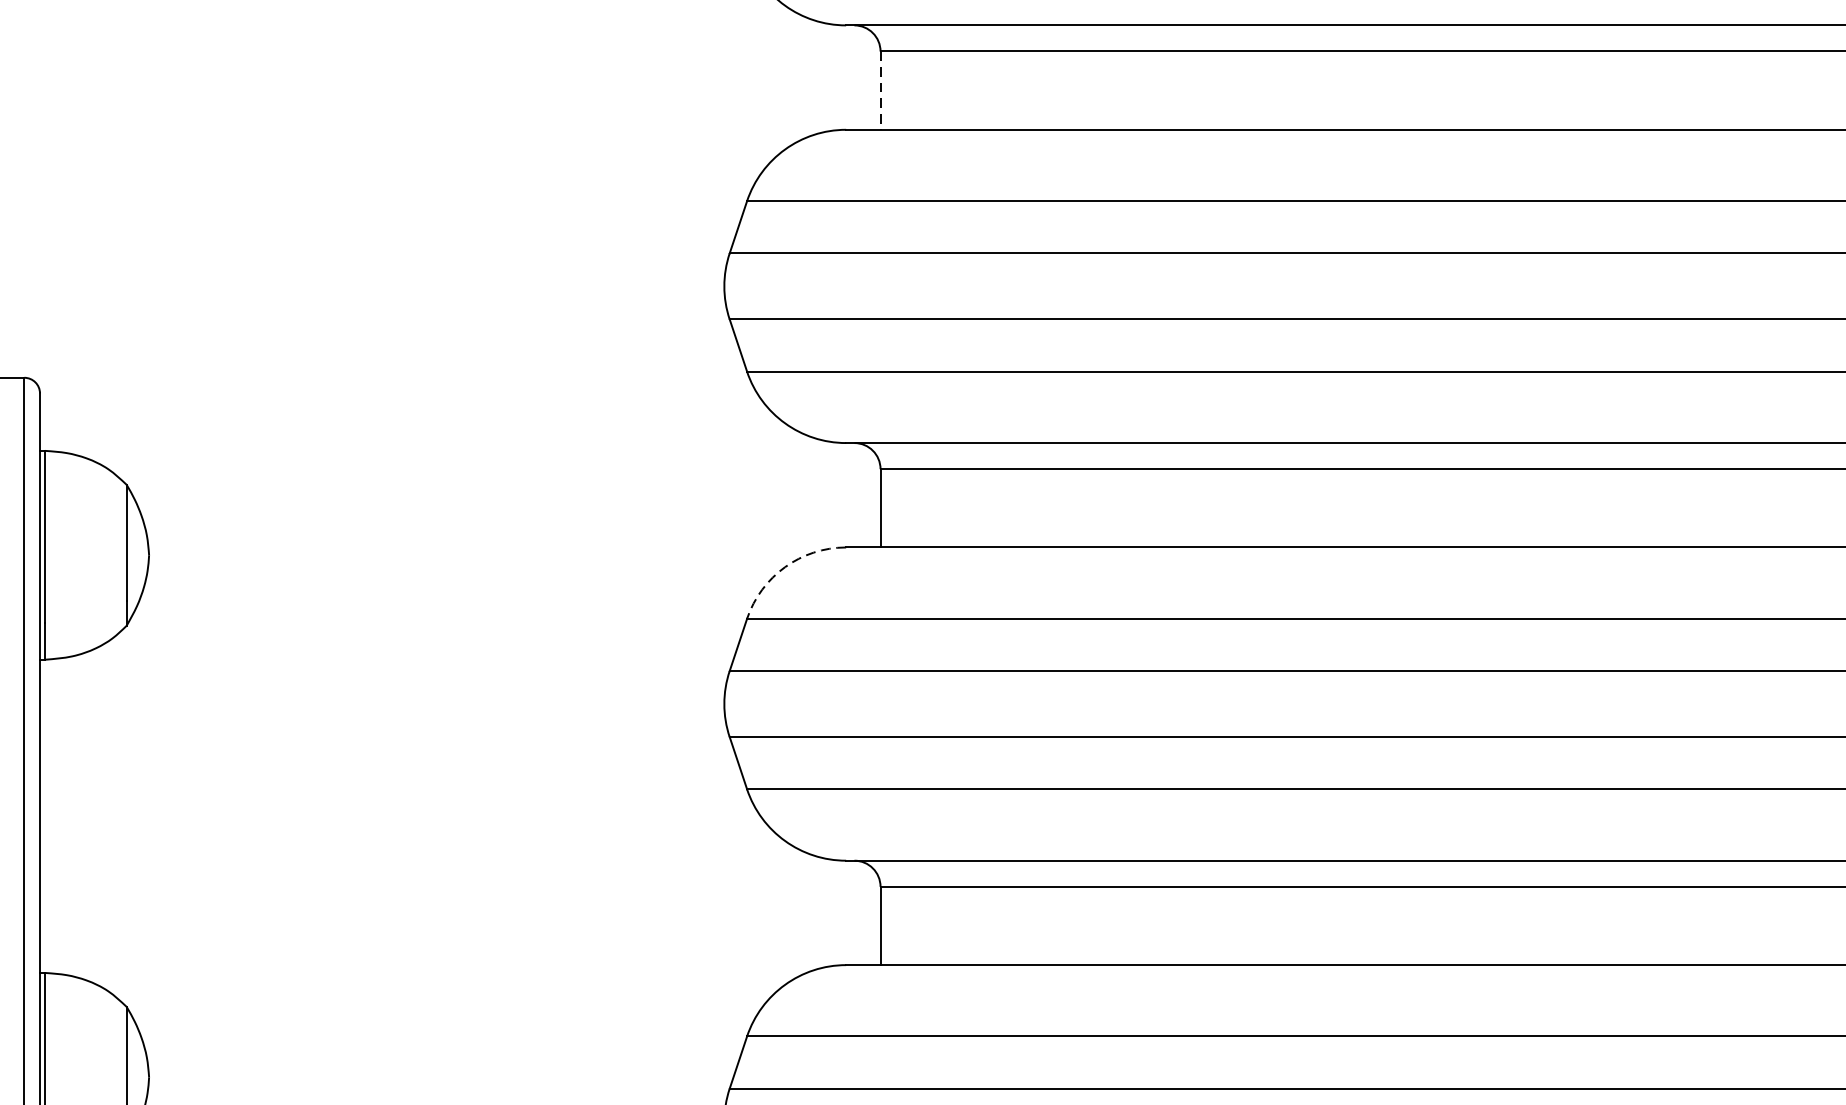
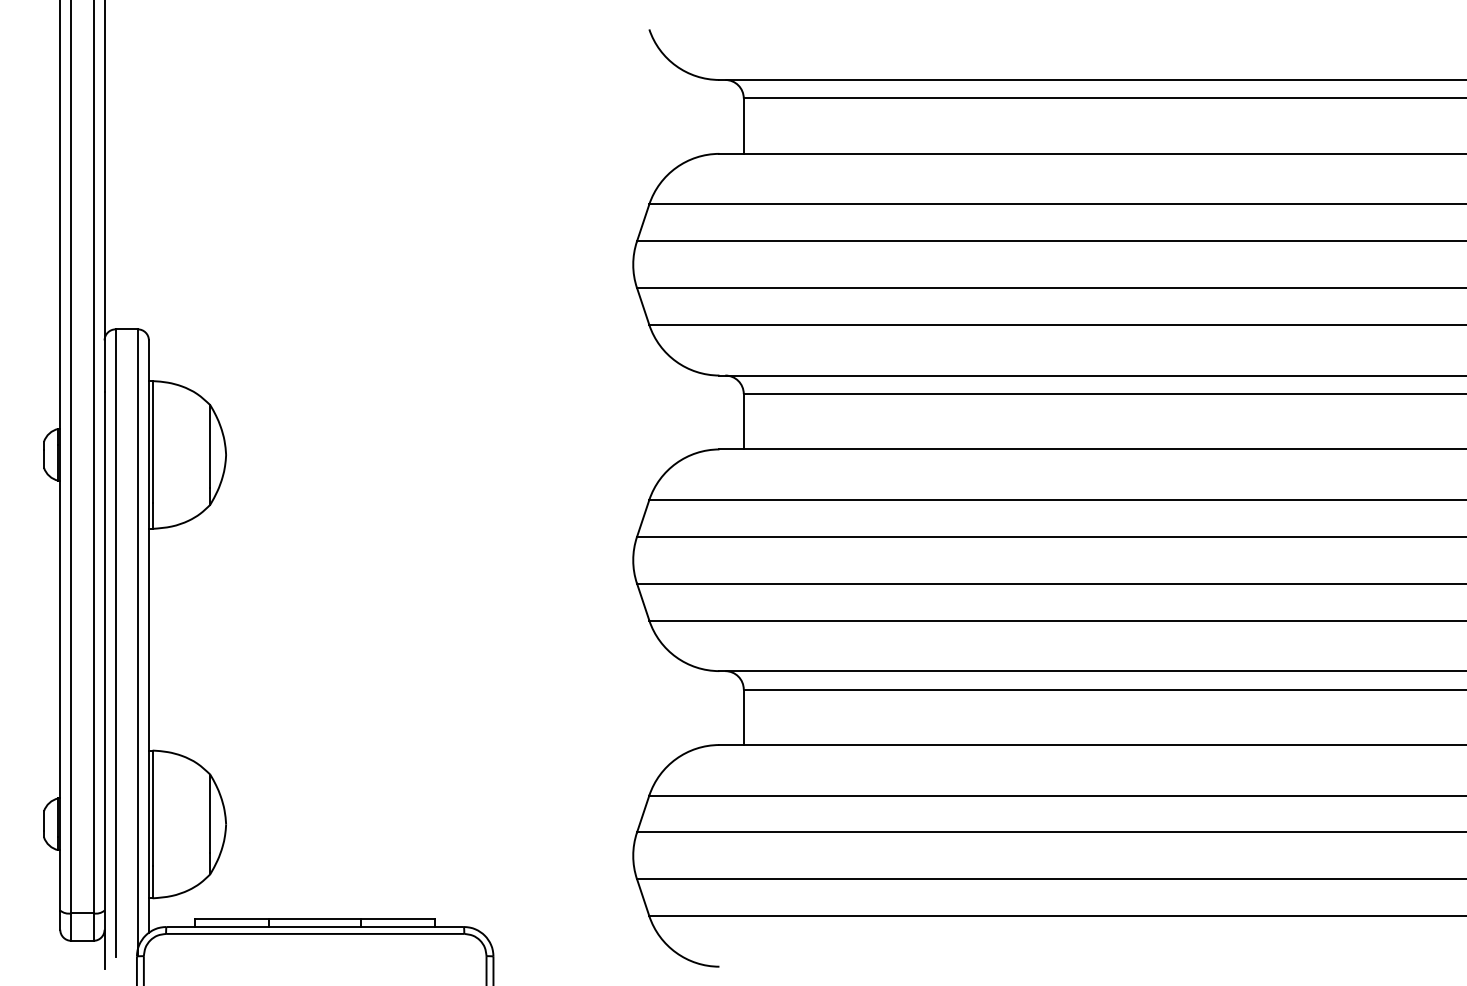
line: (880, 91) -> (743, 126), dashed -> solid
arc: (785, 567) -> (676, 463), dashed -> solid

